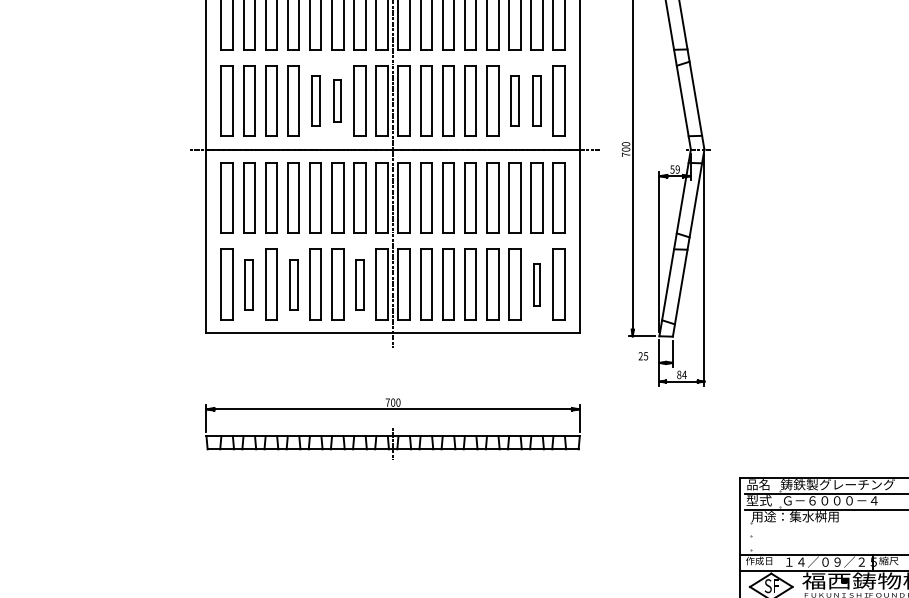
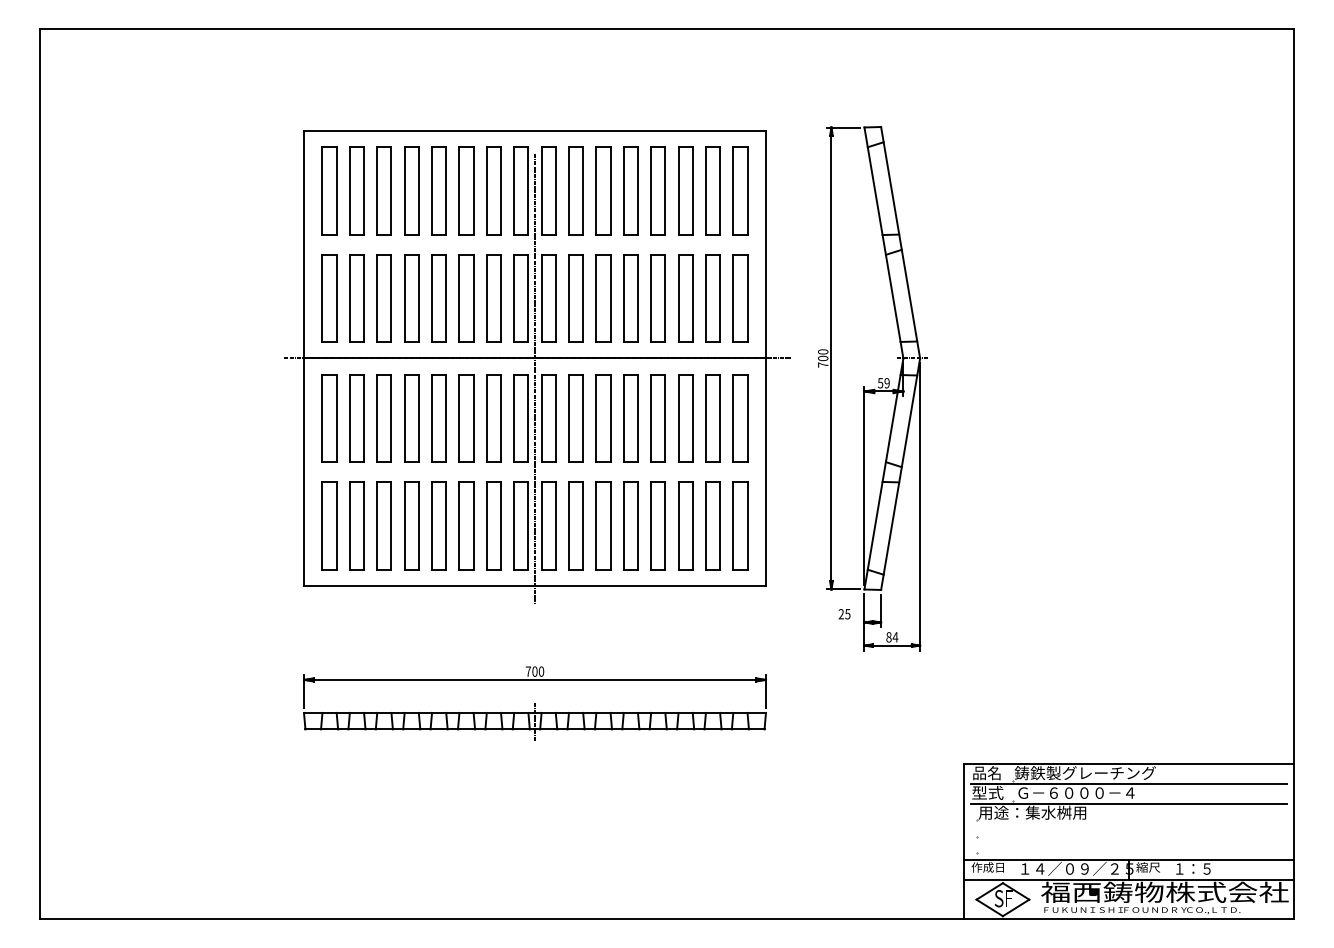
part: (315, 101) -> (438, 298), size x1.43
part: (337, 101) -> (466, 298), size x1.67
part: (514, 101) -> (685, 298), size x1.43
part: (536, 101) -> (712, 298), size x1.43
part: (248, 284) -> (356, 525), size x1.43
part: (293, 284) -> (411, 525), size x1.43
part: (359, 284) -> (493, 525), size x1.43
part: (536, 284) -> (712, 525), size x1.67

